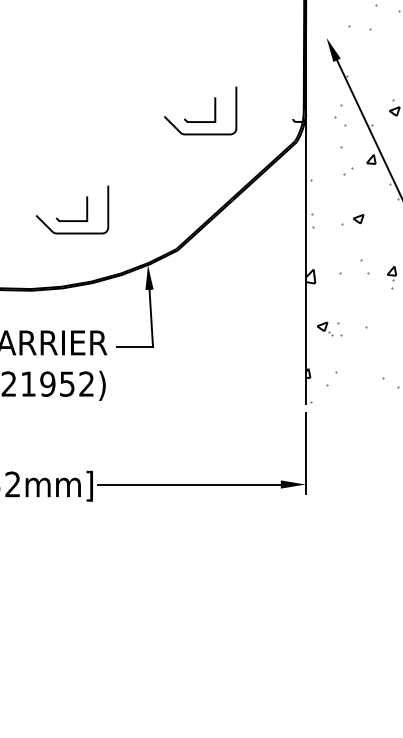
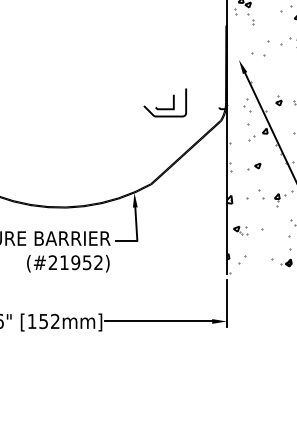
part: (72, 209) -> (90, 160), removed

